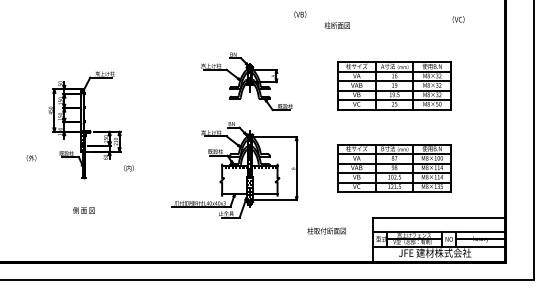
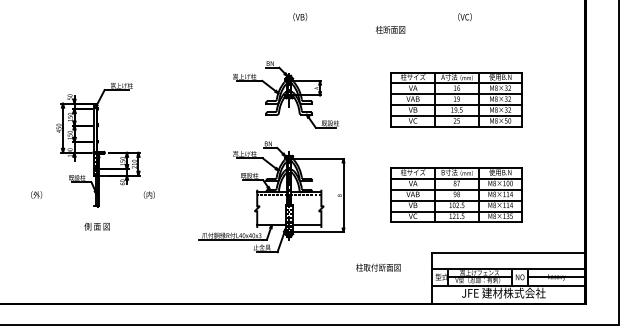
text: (300, 14) -> (300, 17), moved
text: (458, 19) -> (464, 17), moved
text: (31, 158) -> (36, 195), moved
text: (83, 210) -> (96, 226), moved

